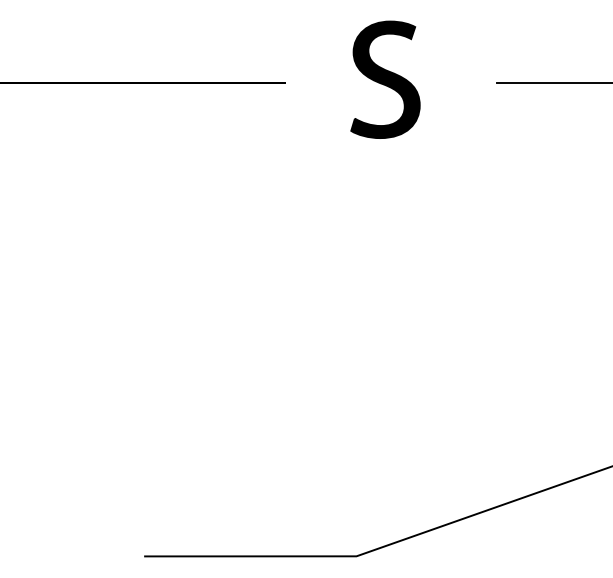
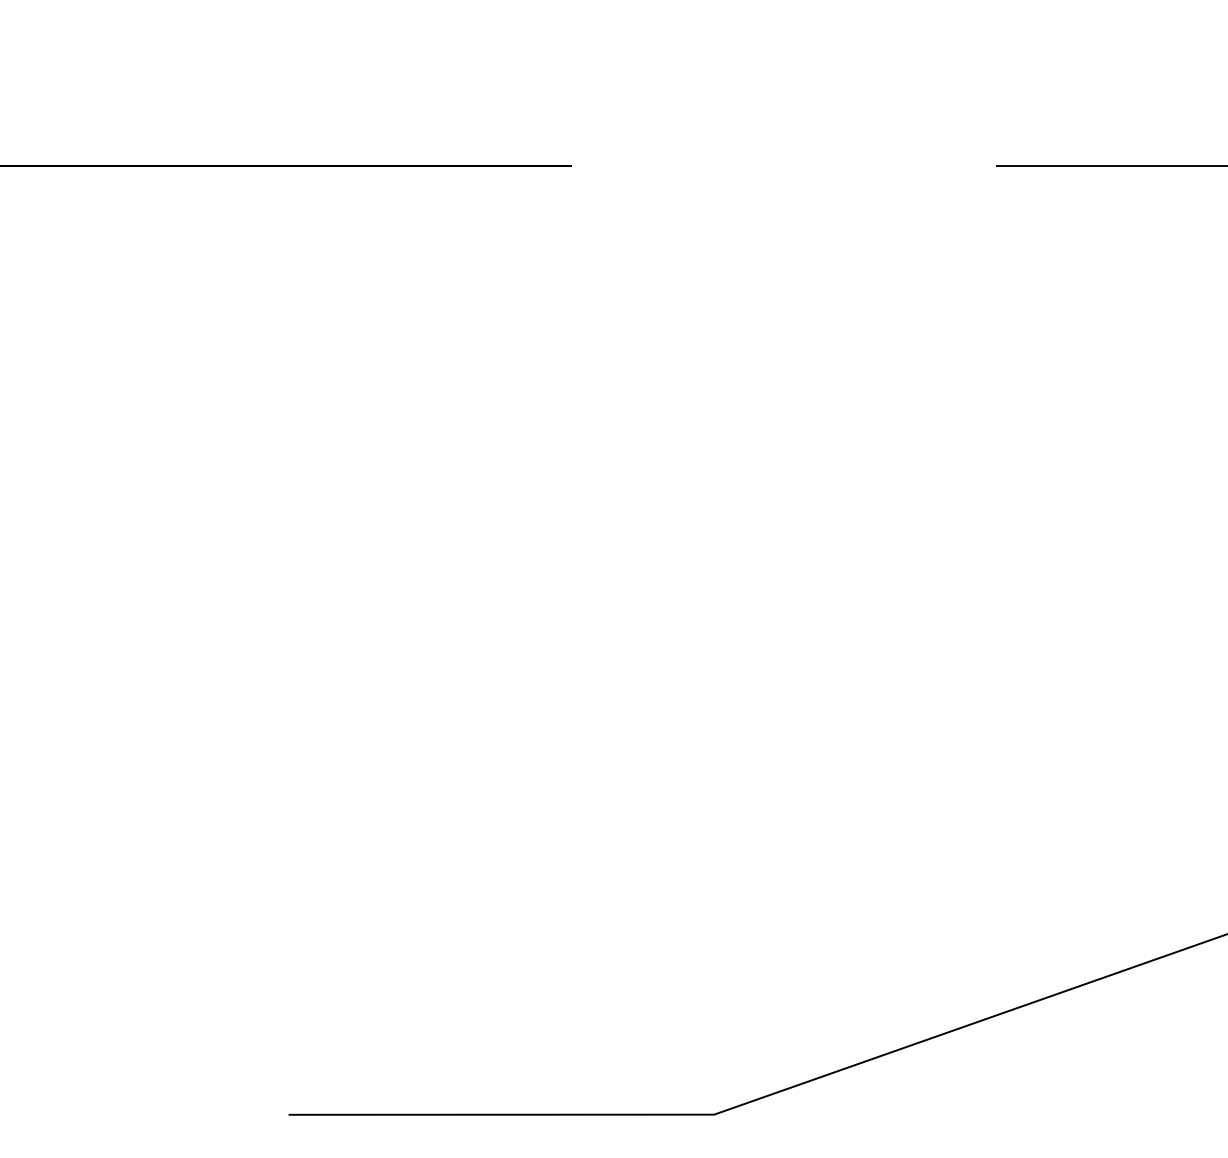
part: (385, 79) -> (772, 159), removed

